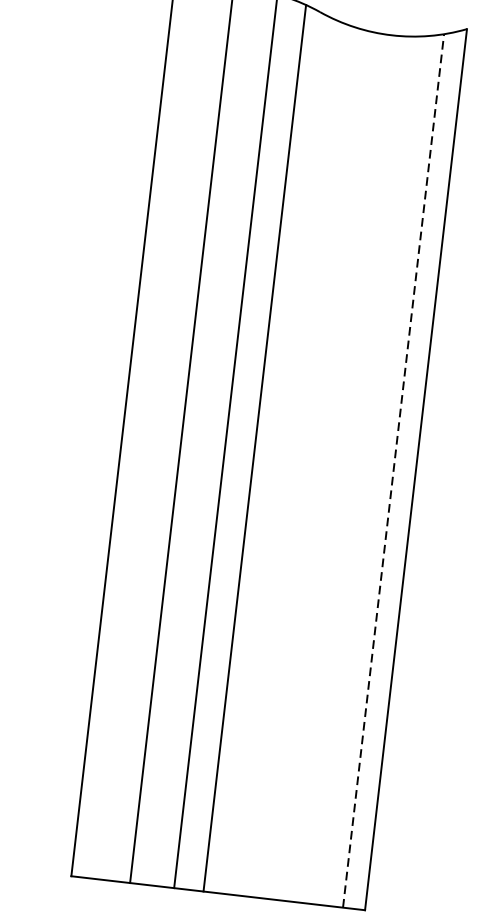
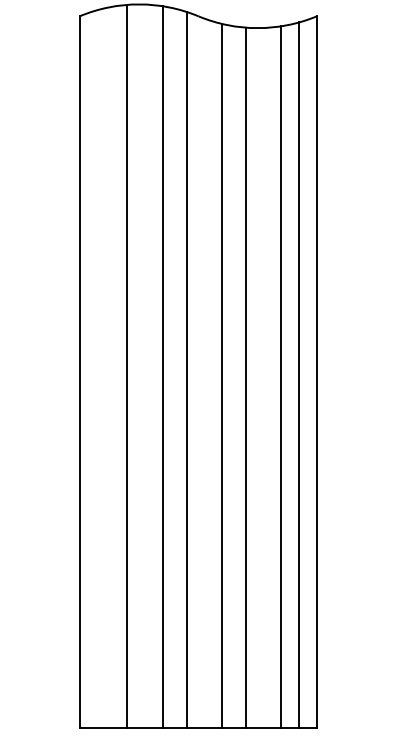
line: (298, 460) -> (222, 375), added
line: (326, 466) -> (245, 377), added
line: (371, 470) -> (281, 376), added
line: (393, 471) -> (299, 375), dashed -> solid

